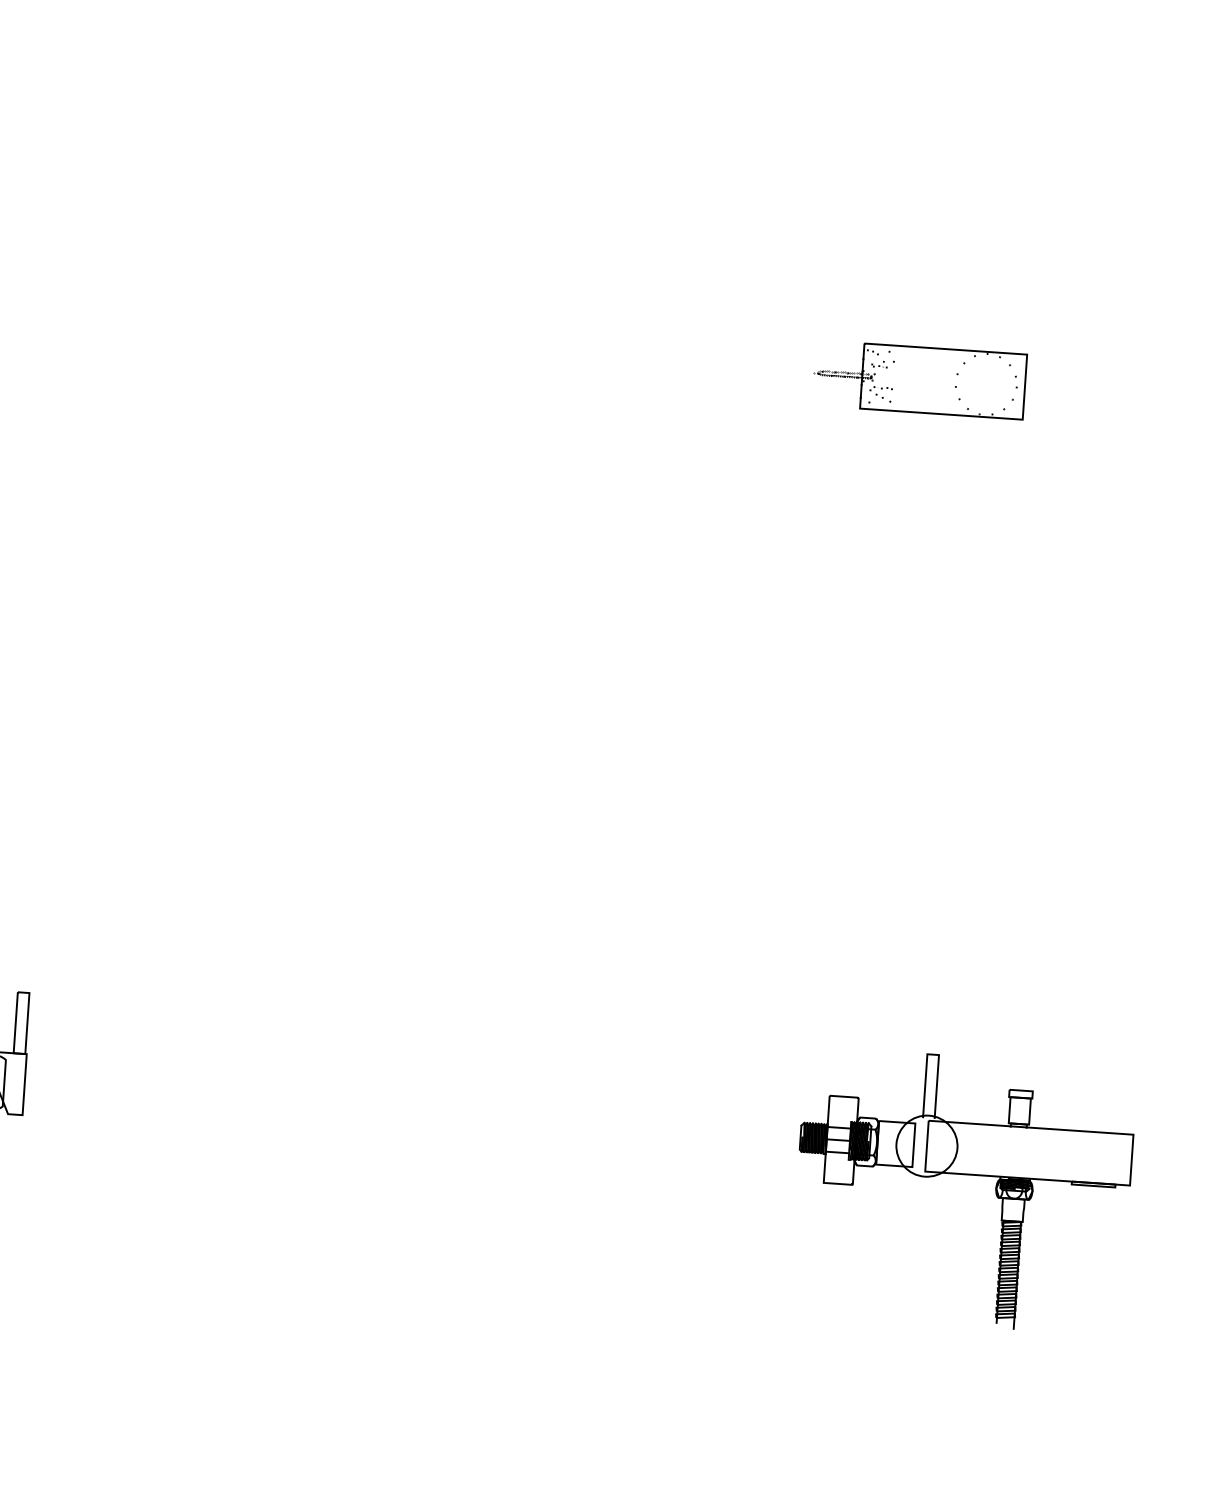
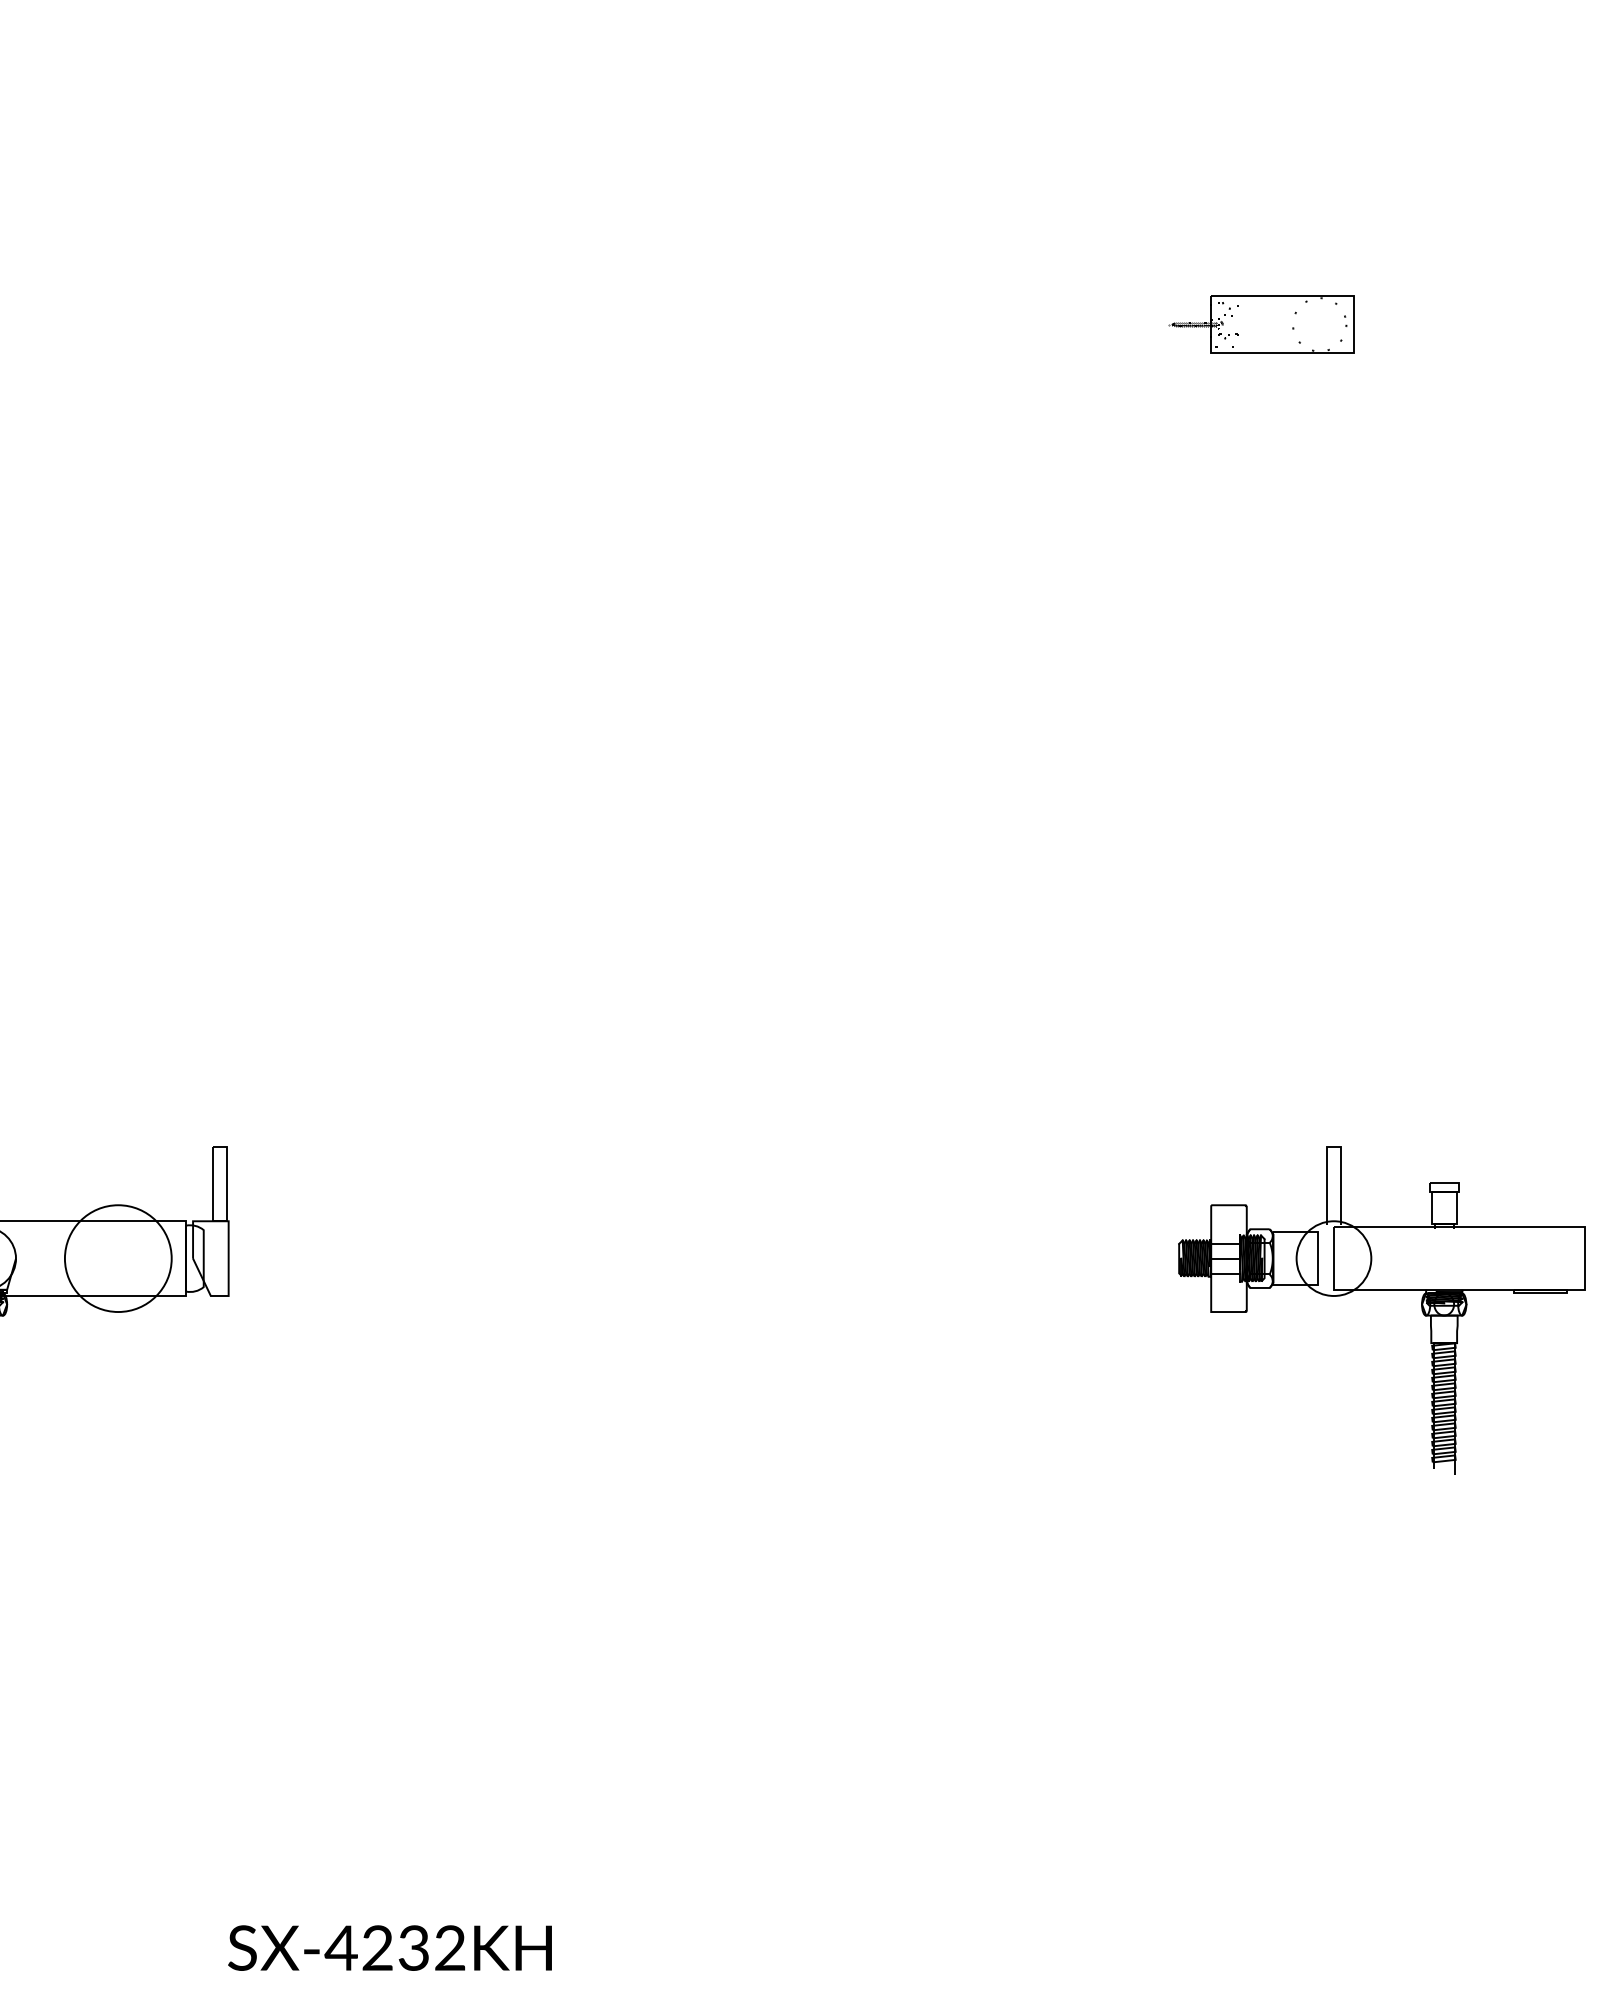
part: (919, 379) -> (1261, 324), size x0.71

